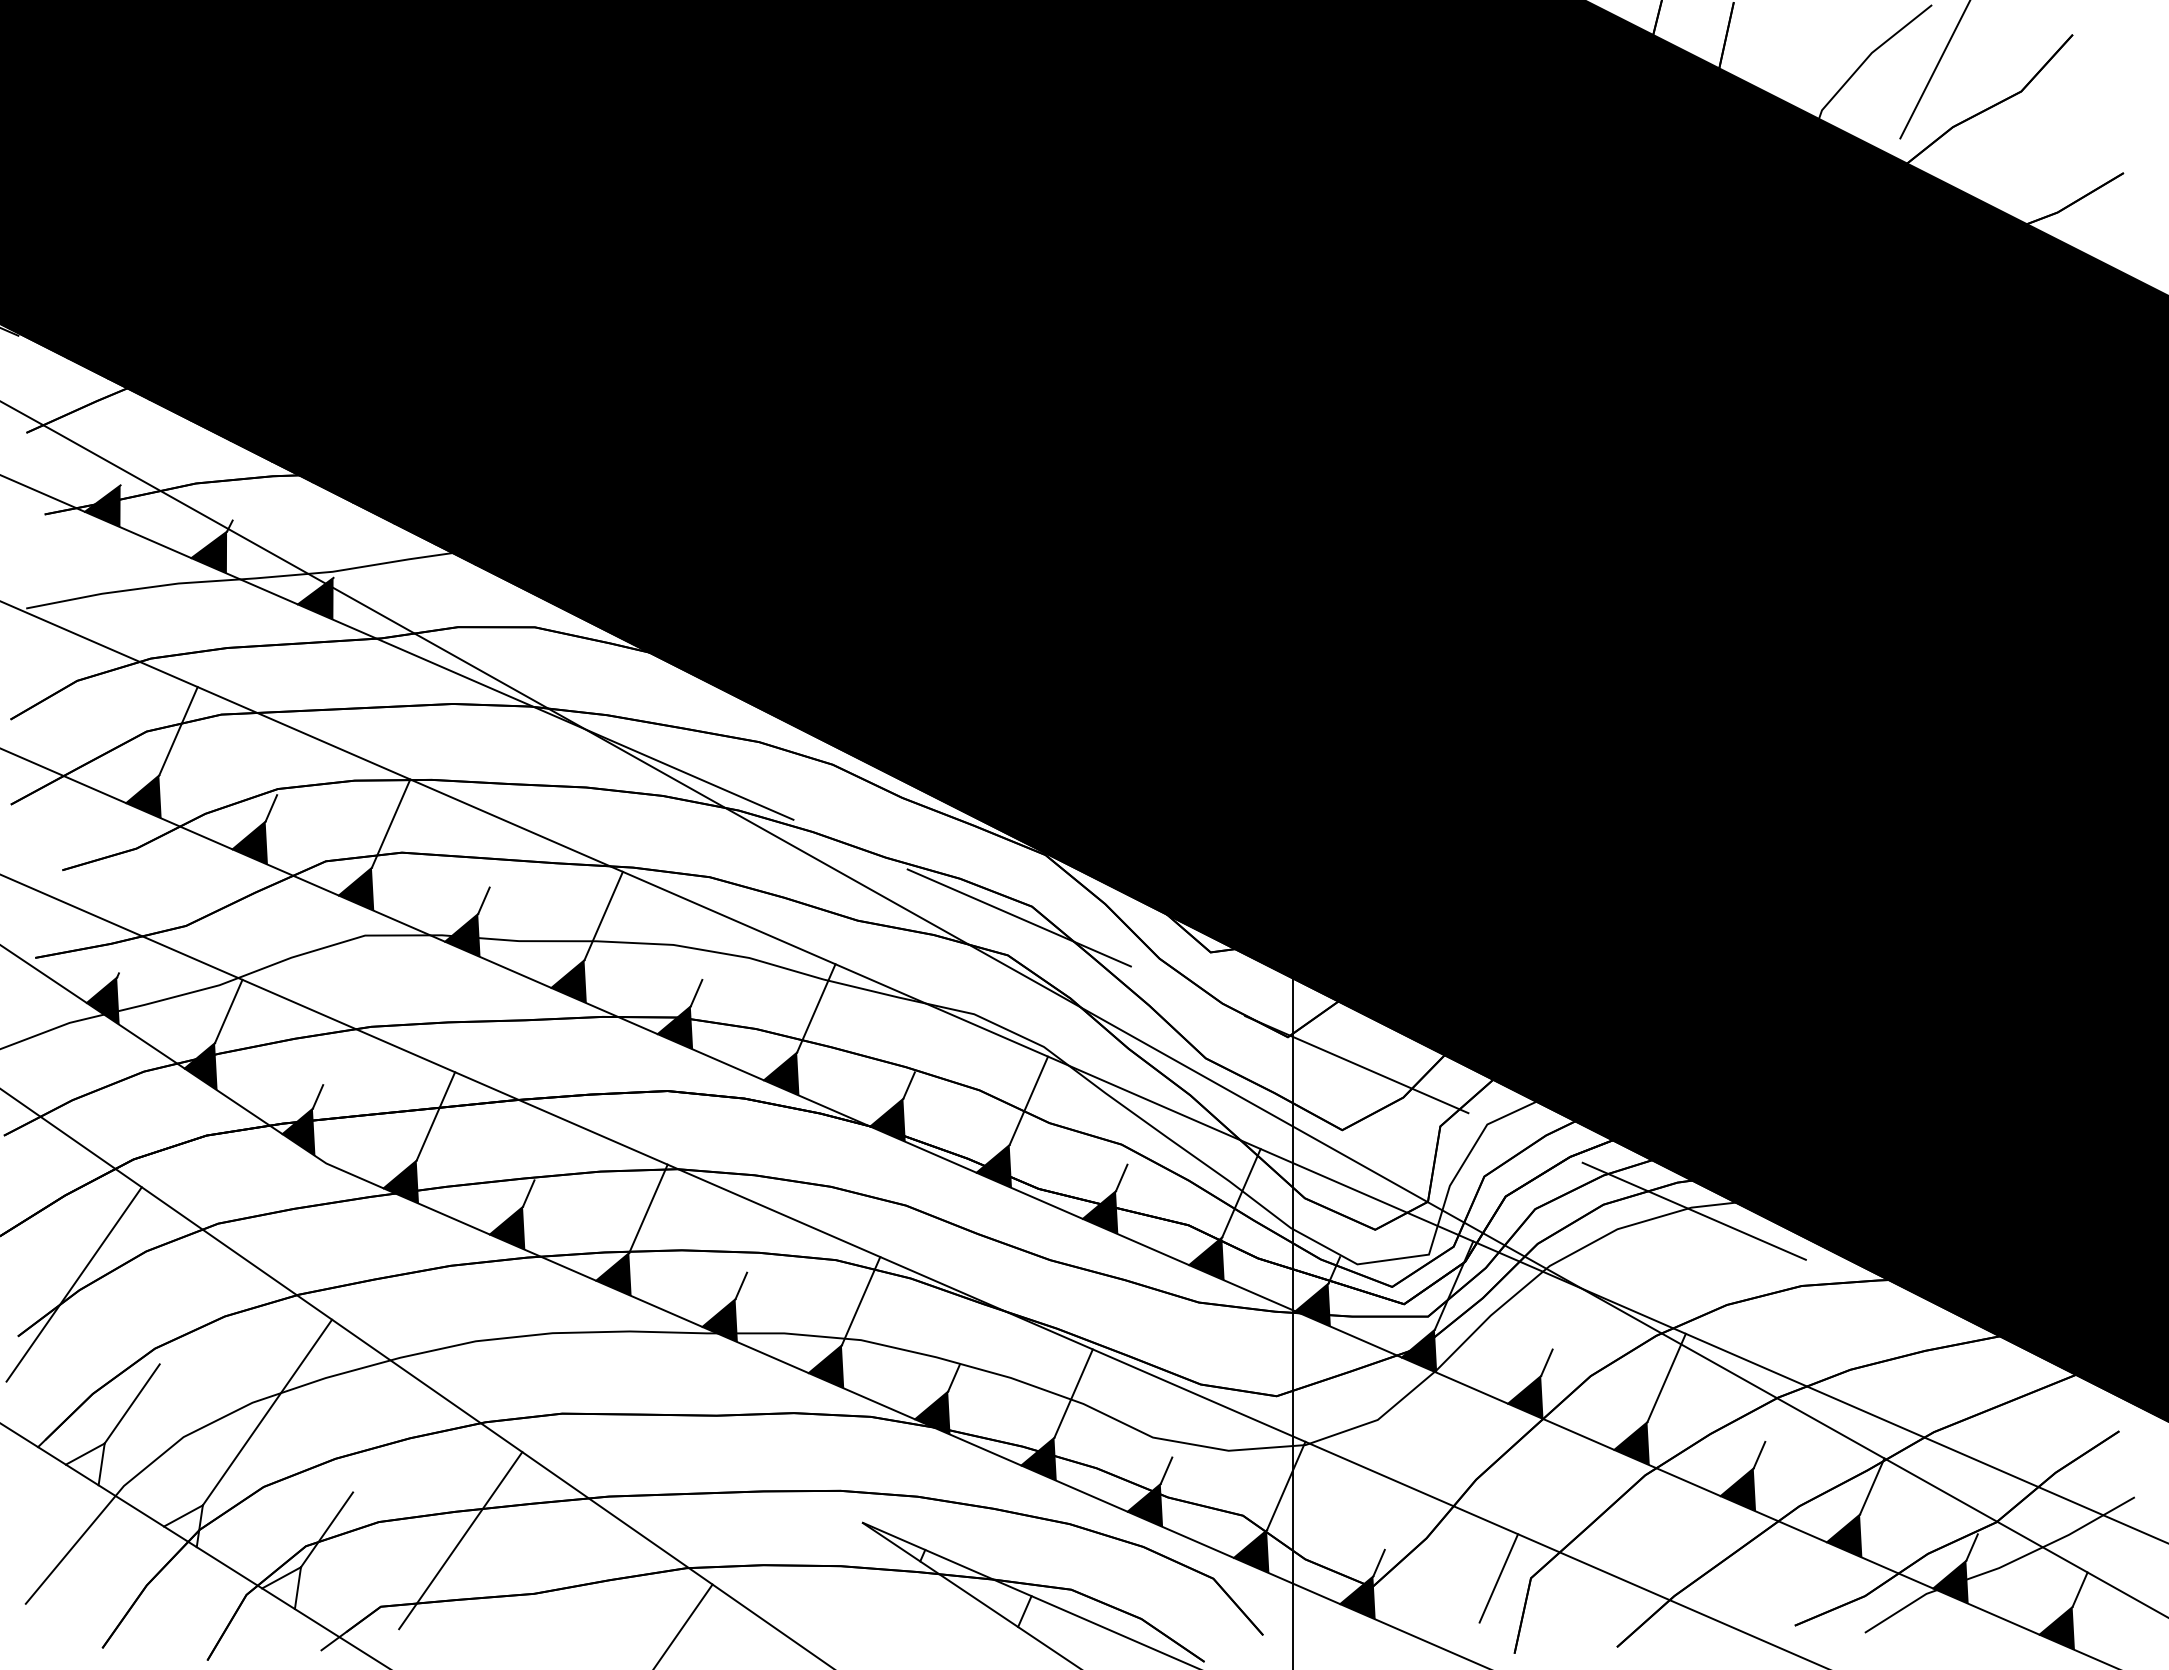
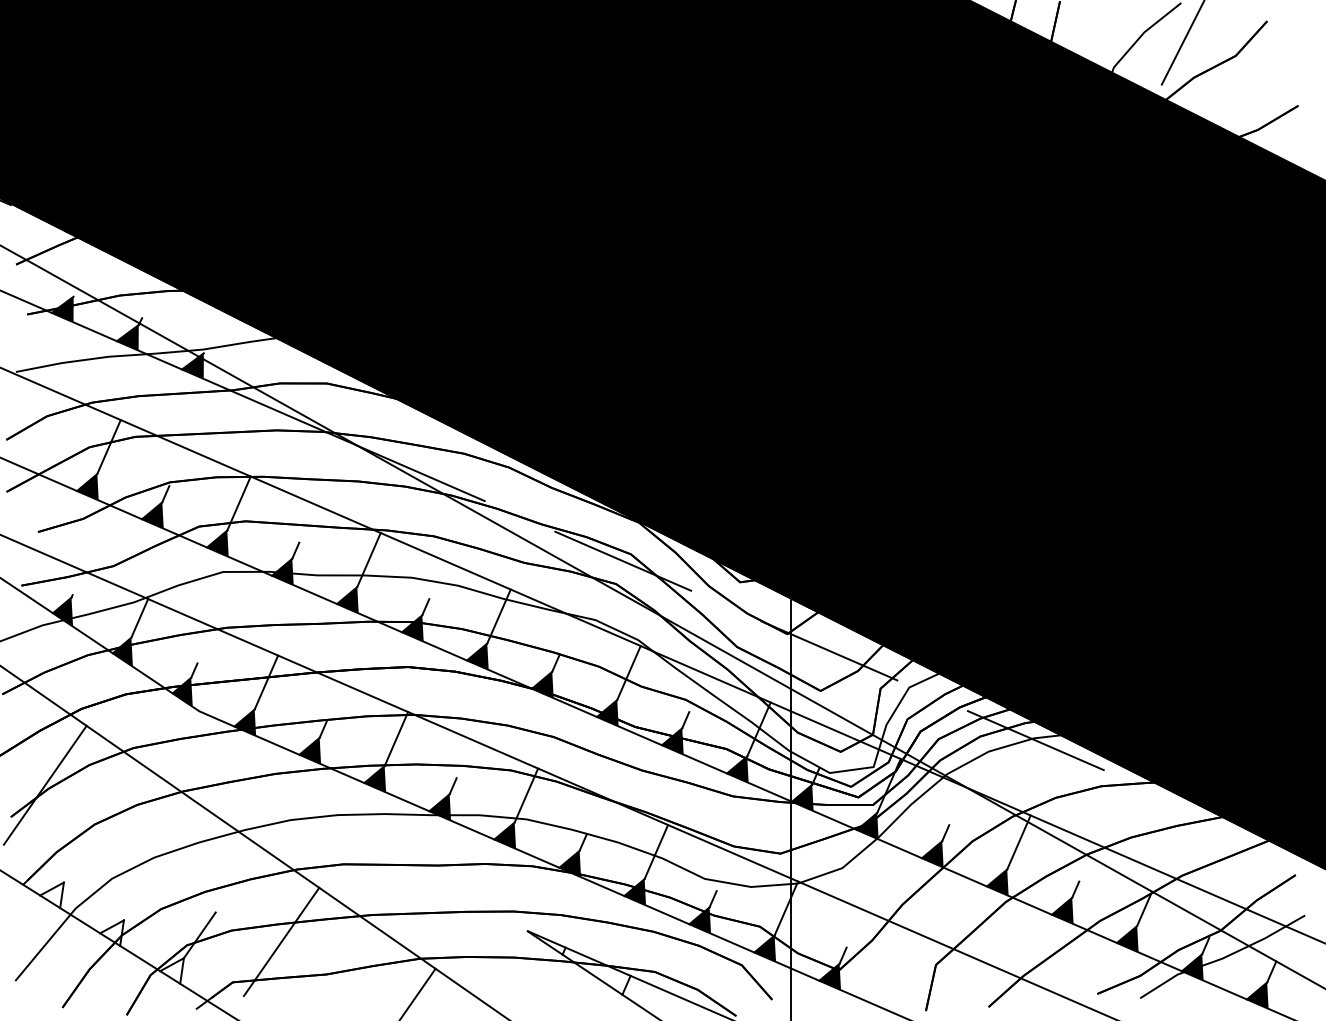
line: (131, 1404) -> (80, 858), removed
line: (265, 1412) -> (162, 863), removed
line: (1499, 1579) -> (916, 965), removed

